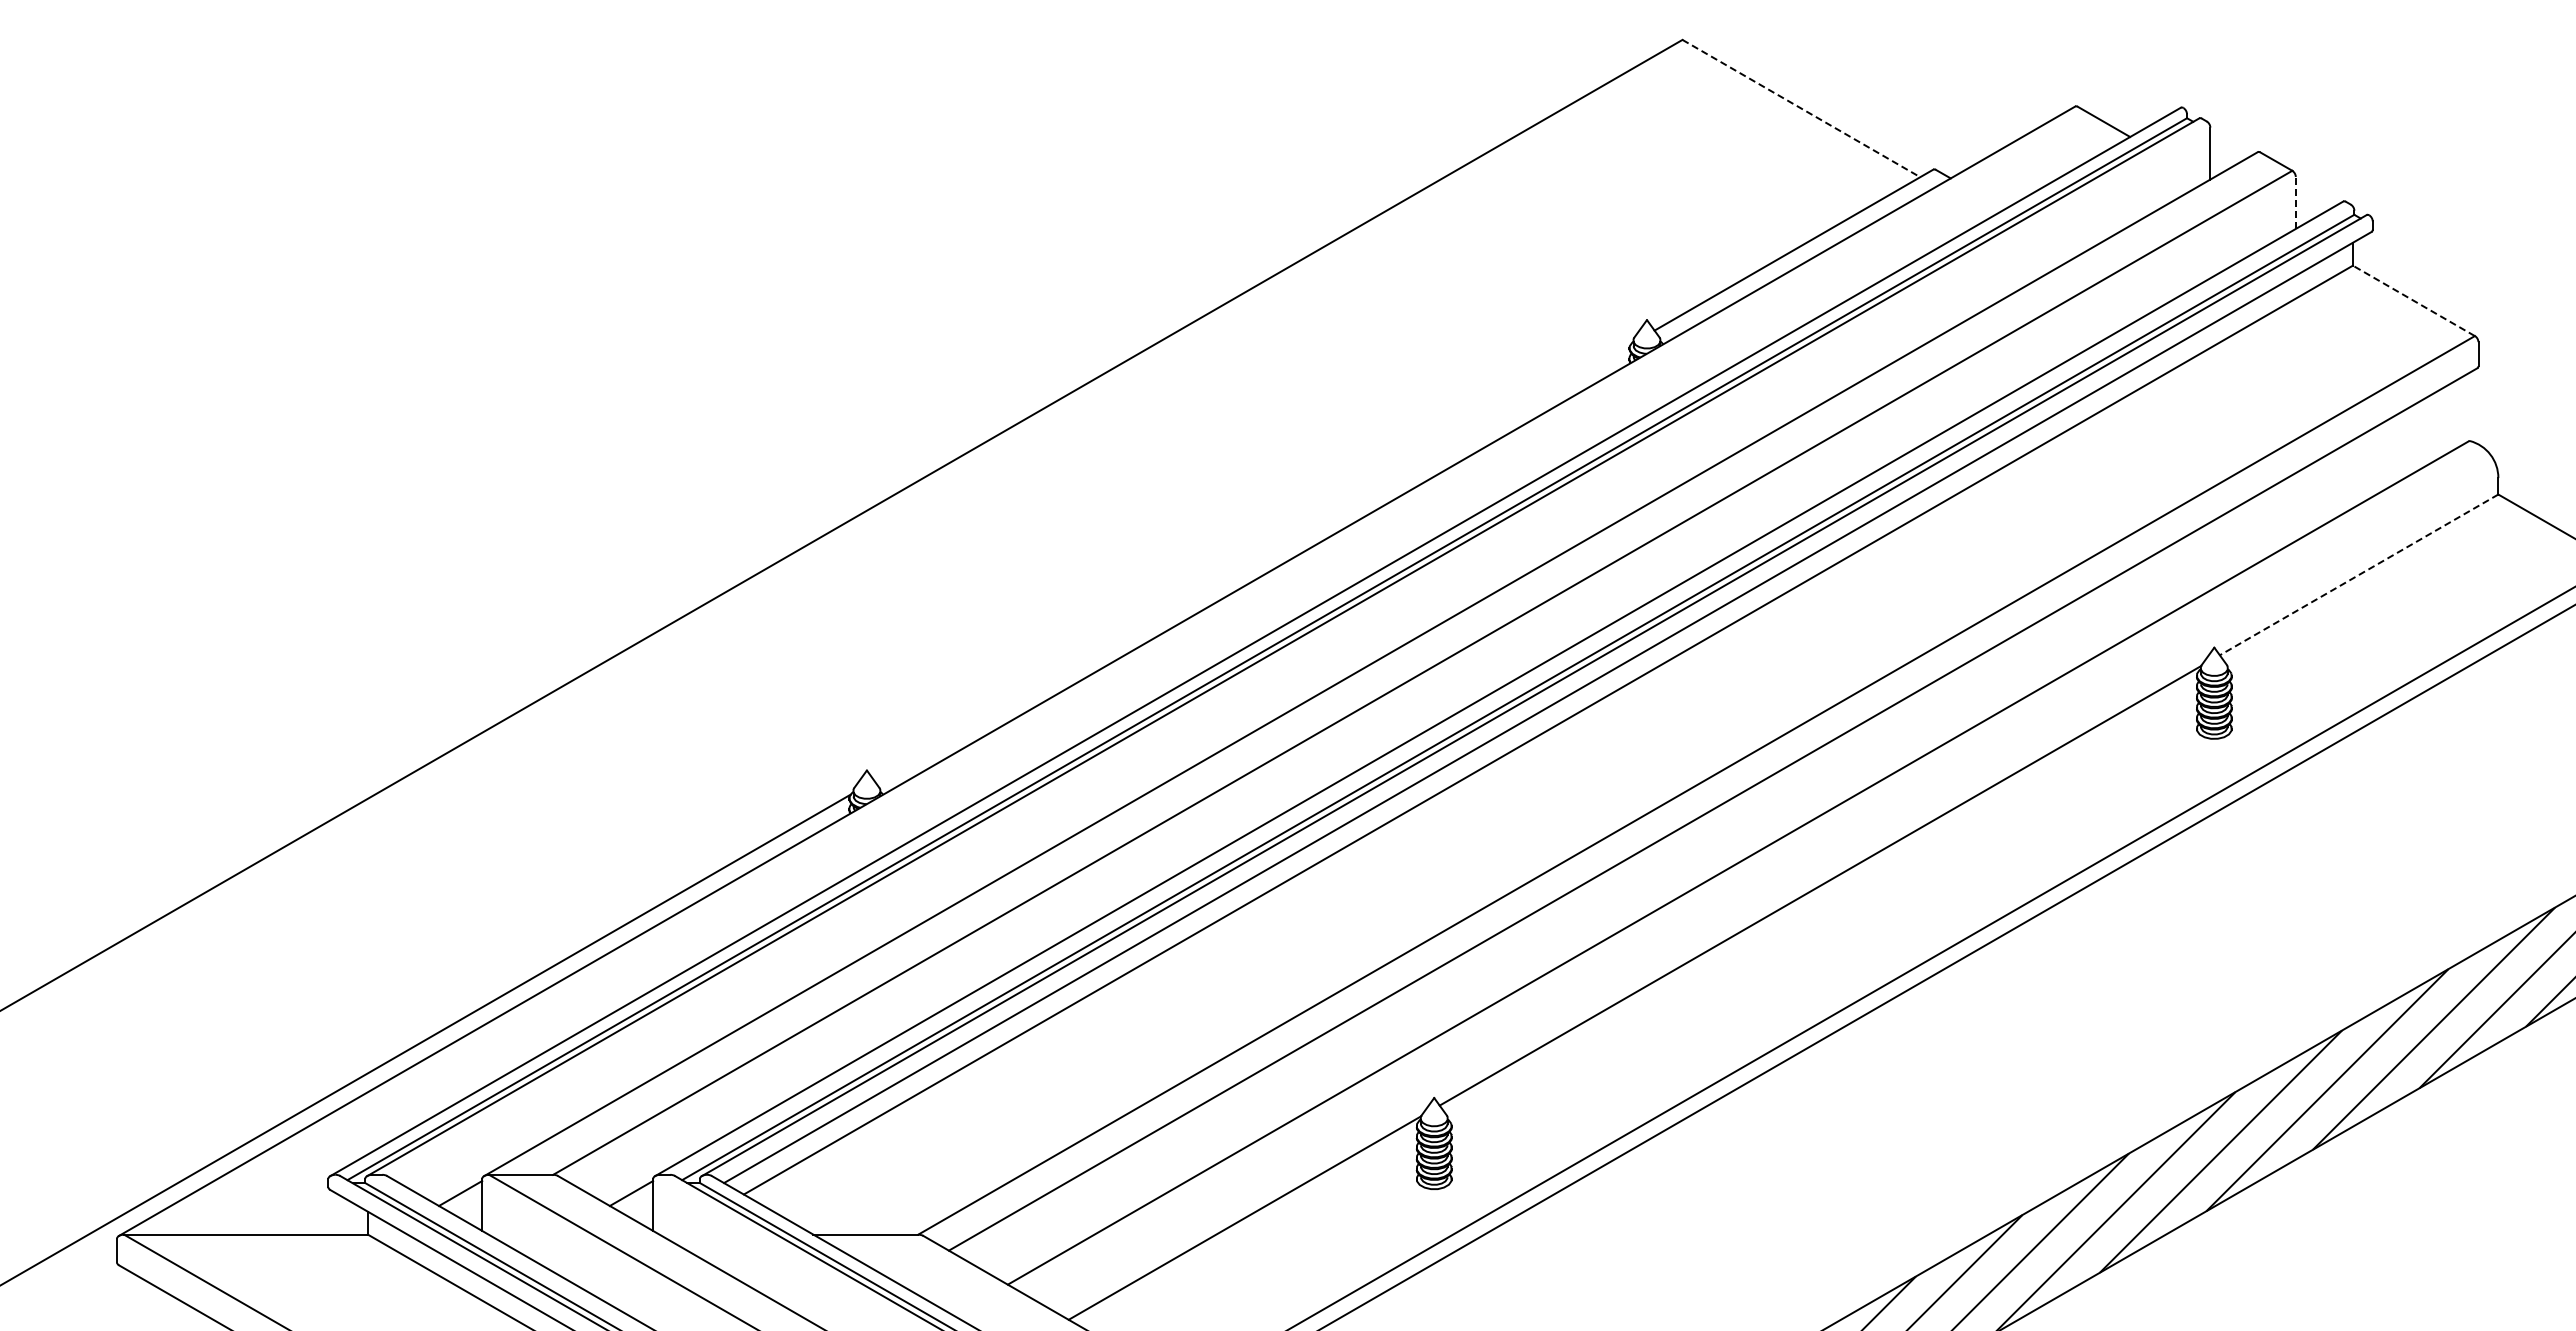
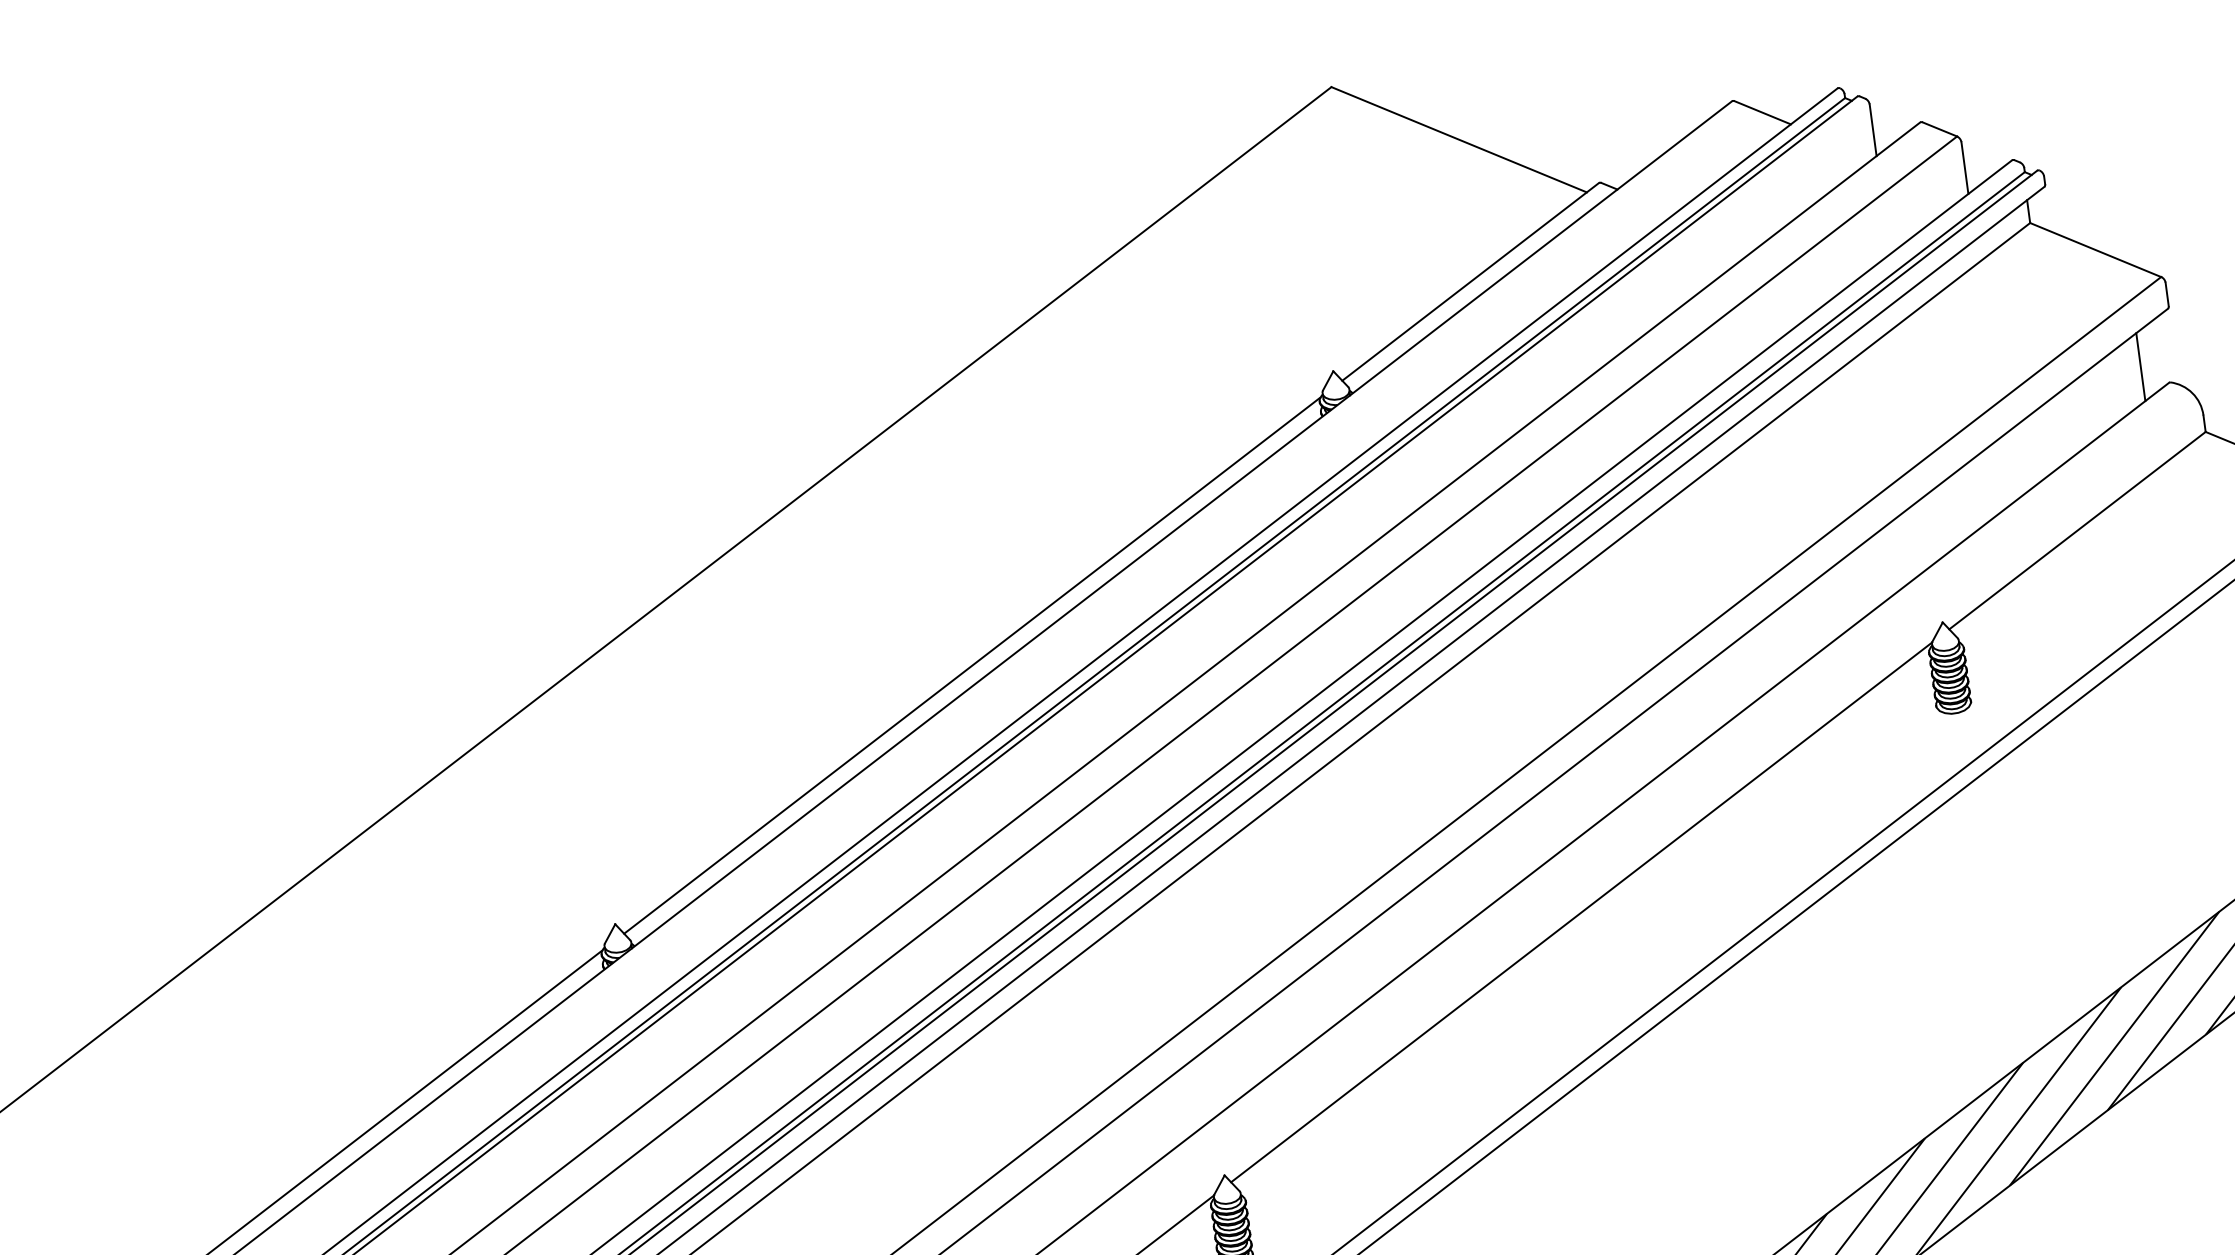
line: (1801, 108) -> (1459, 139), dashed -> solid
line: (2295, 202) -> (1964, 167), dashed -> solid
line: (2413, 300) -> (2095, 249), dashed -> solid
line: (2442, 422) -> (2140, 367), added
line: (1252, 562) -> (972, 665), added
line: (2359, 574) -> (2077, 530), dashed -> solid

